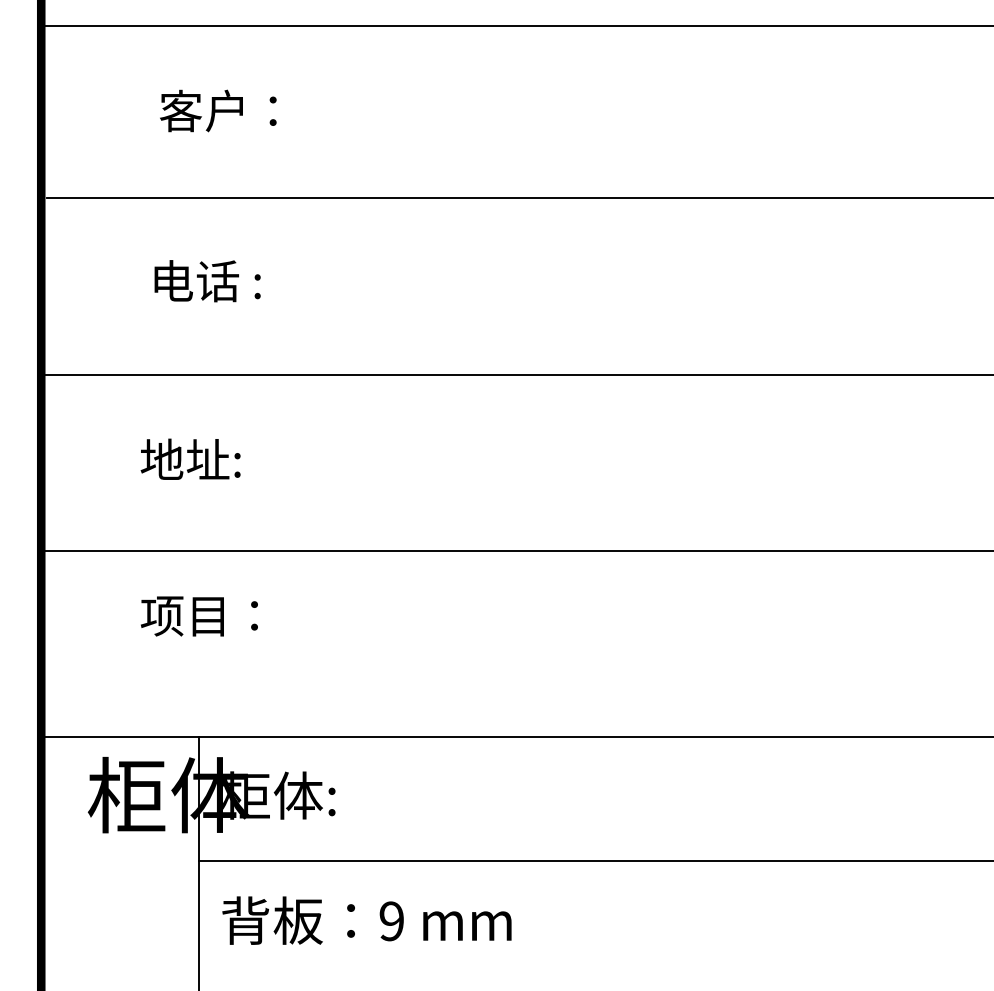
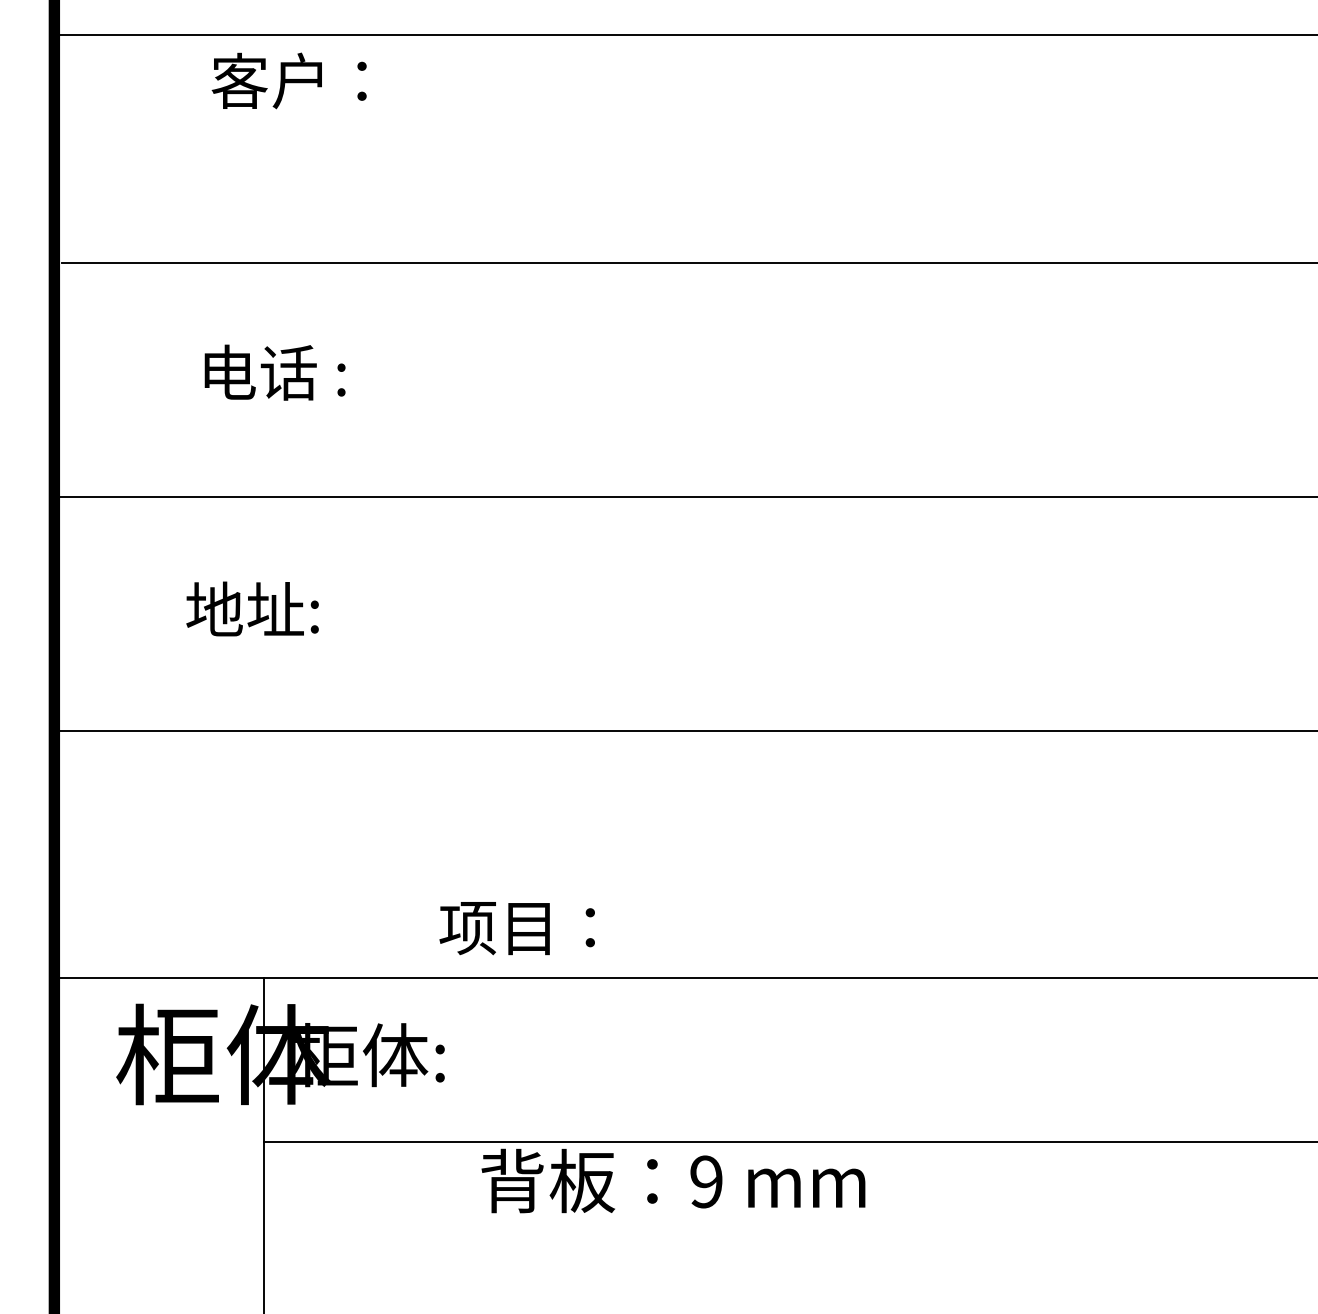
text: (217, 110) -> (288, 80), moved
text: (198, 616) -> (516, 928), moved
text: (366, 920) -> (673, 1180), moved

